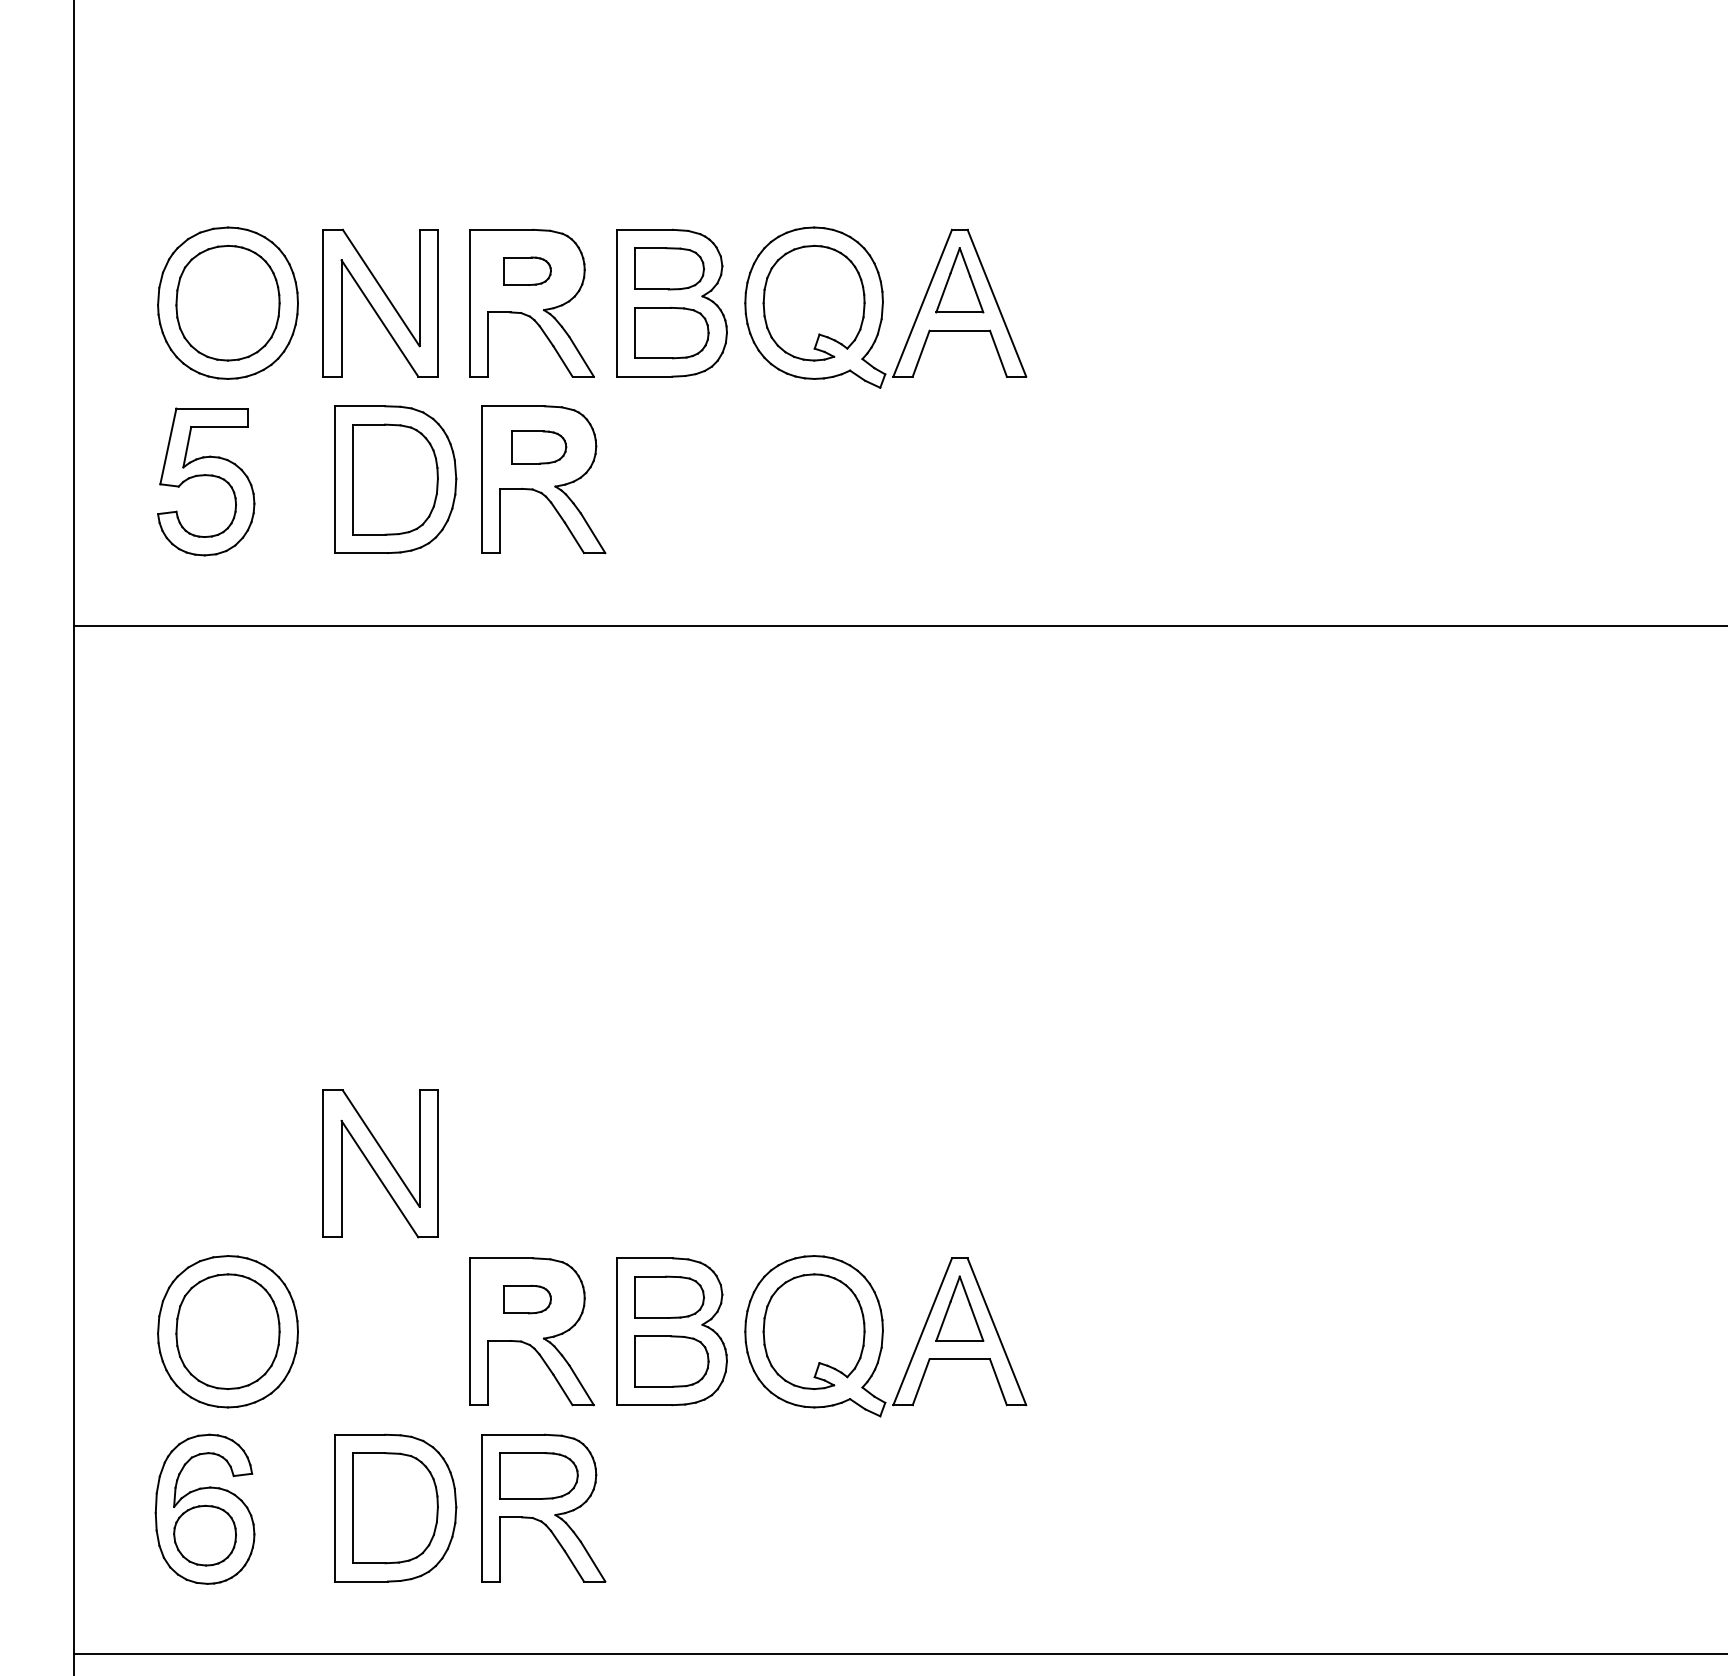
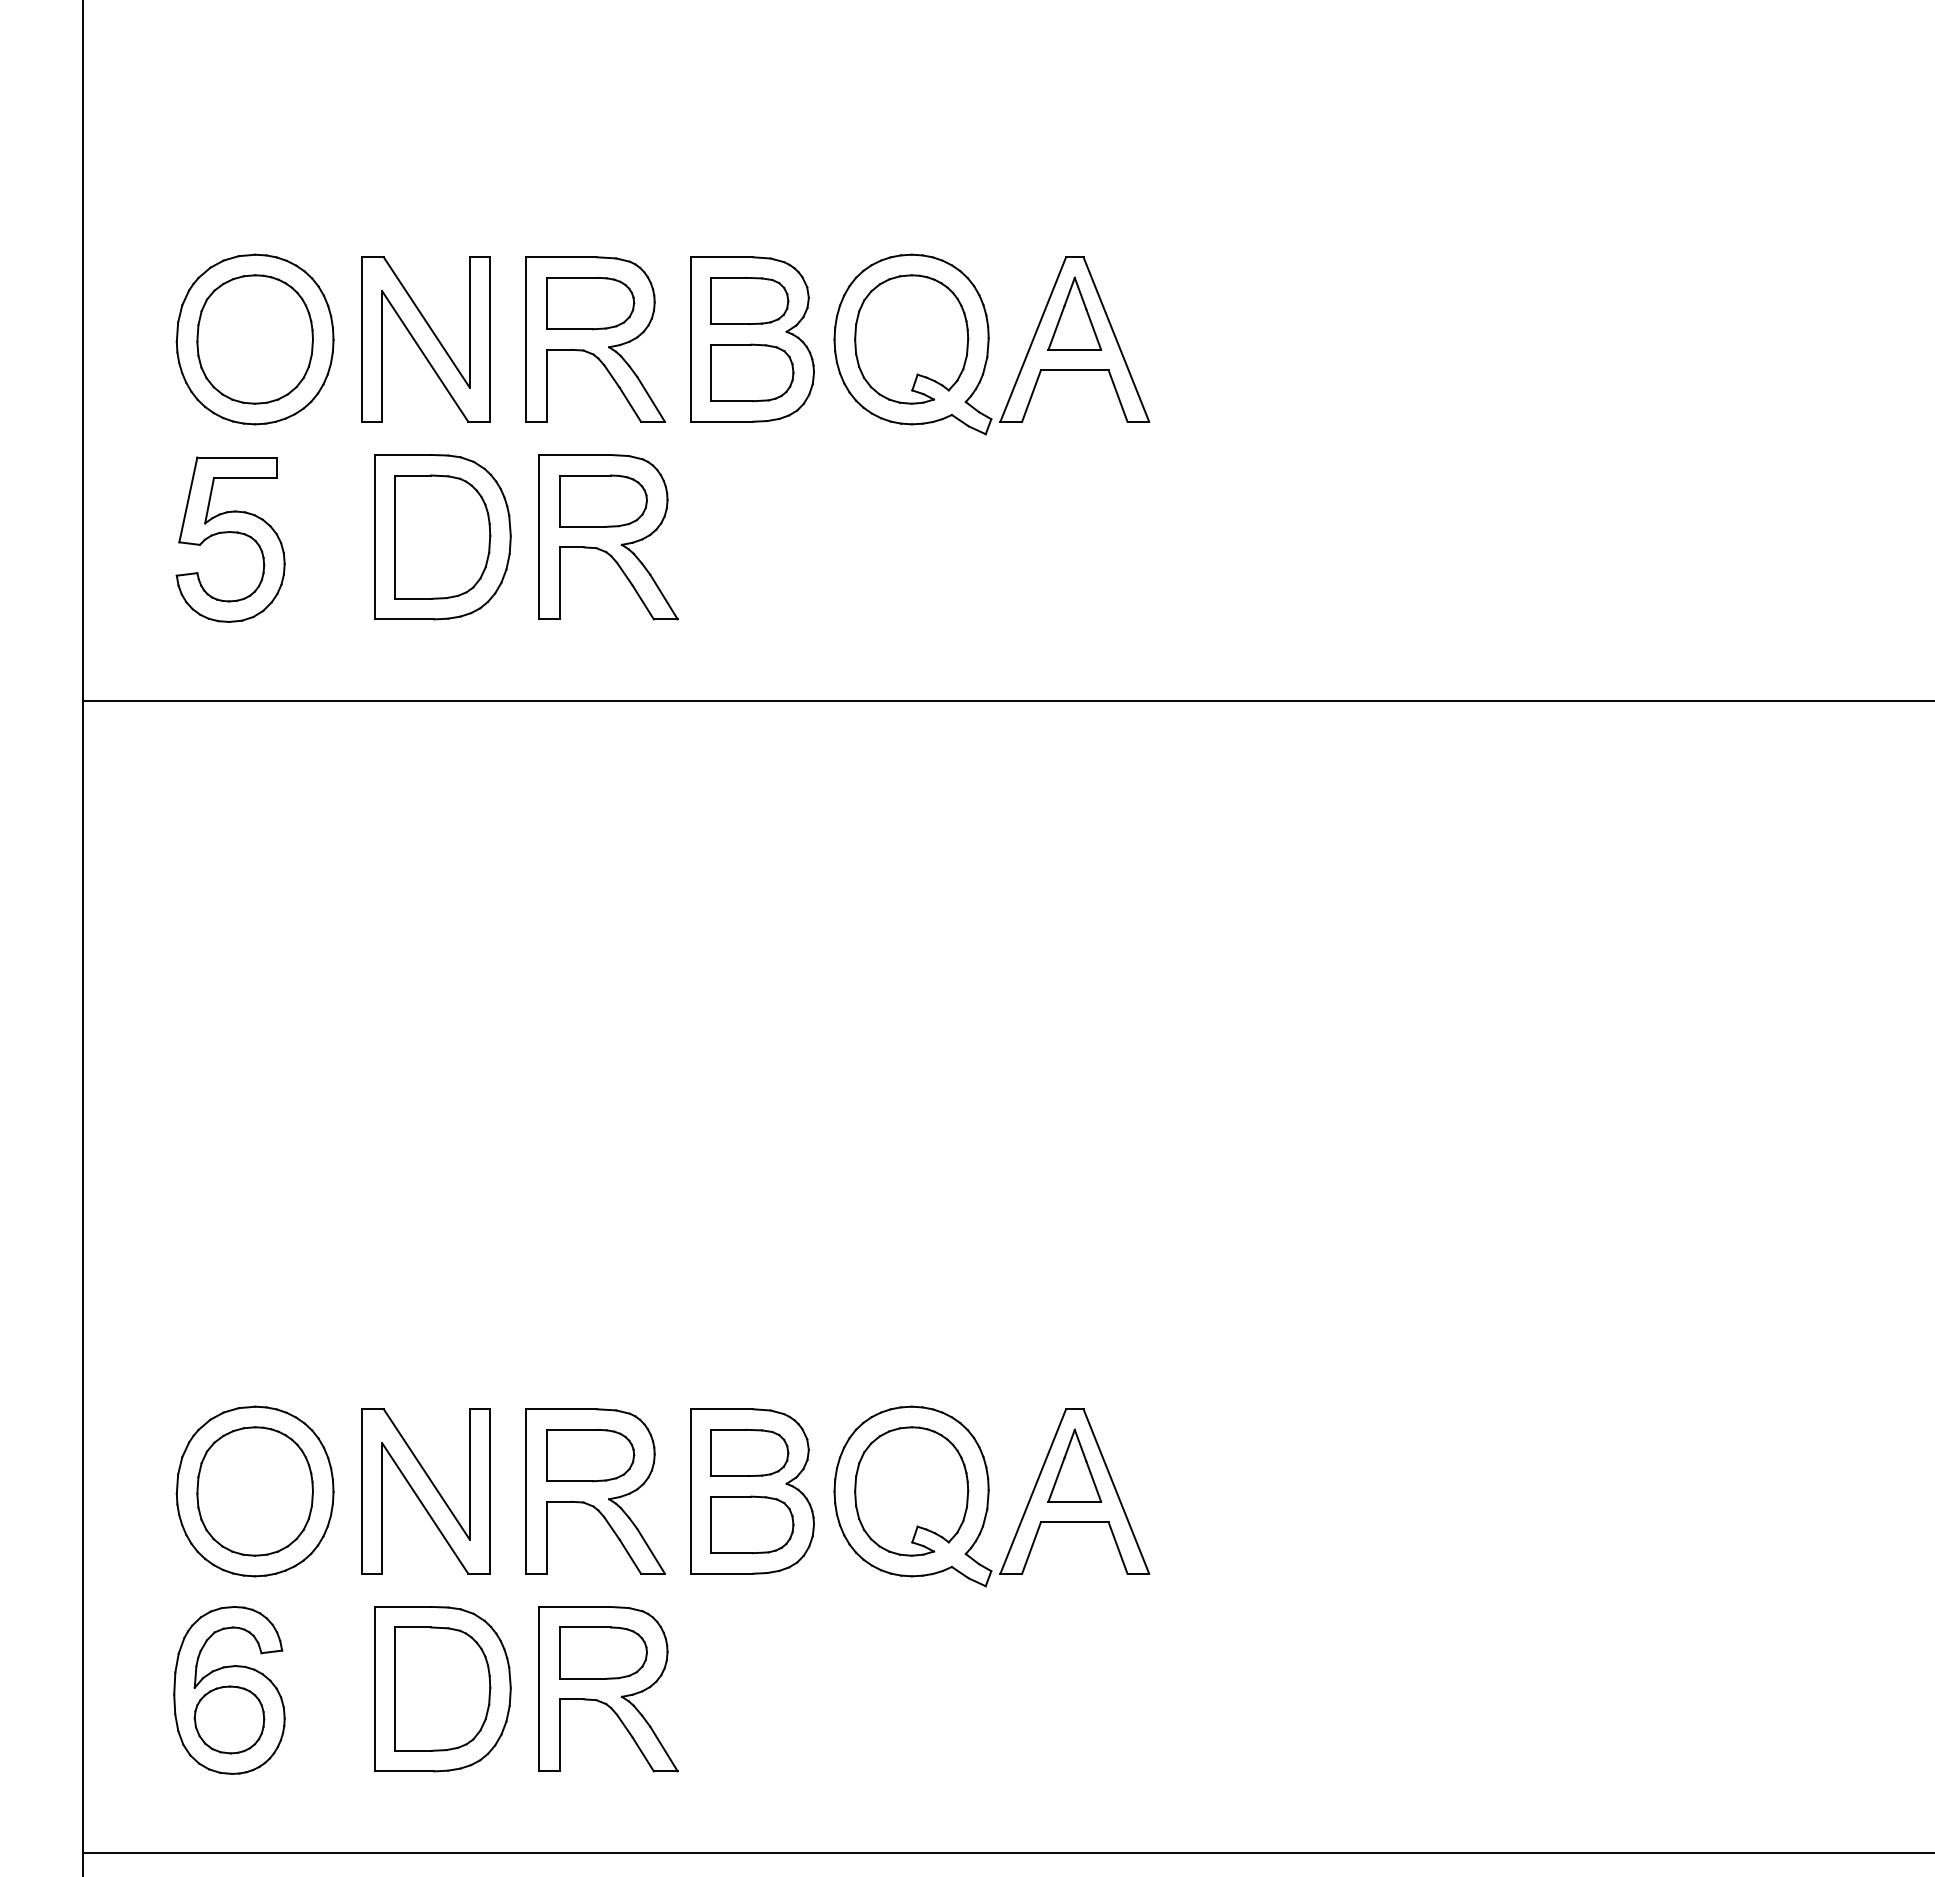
part: (527, 271) -> (590, 303), size x1.67
part: (539, 446) -> (603, 500), size x1.43
part: (380, 1163) -> (425, 1491), moved
part: (527, 1299) -> (590, 1455), size x1.67

